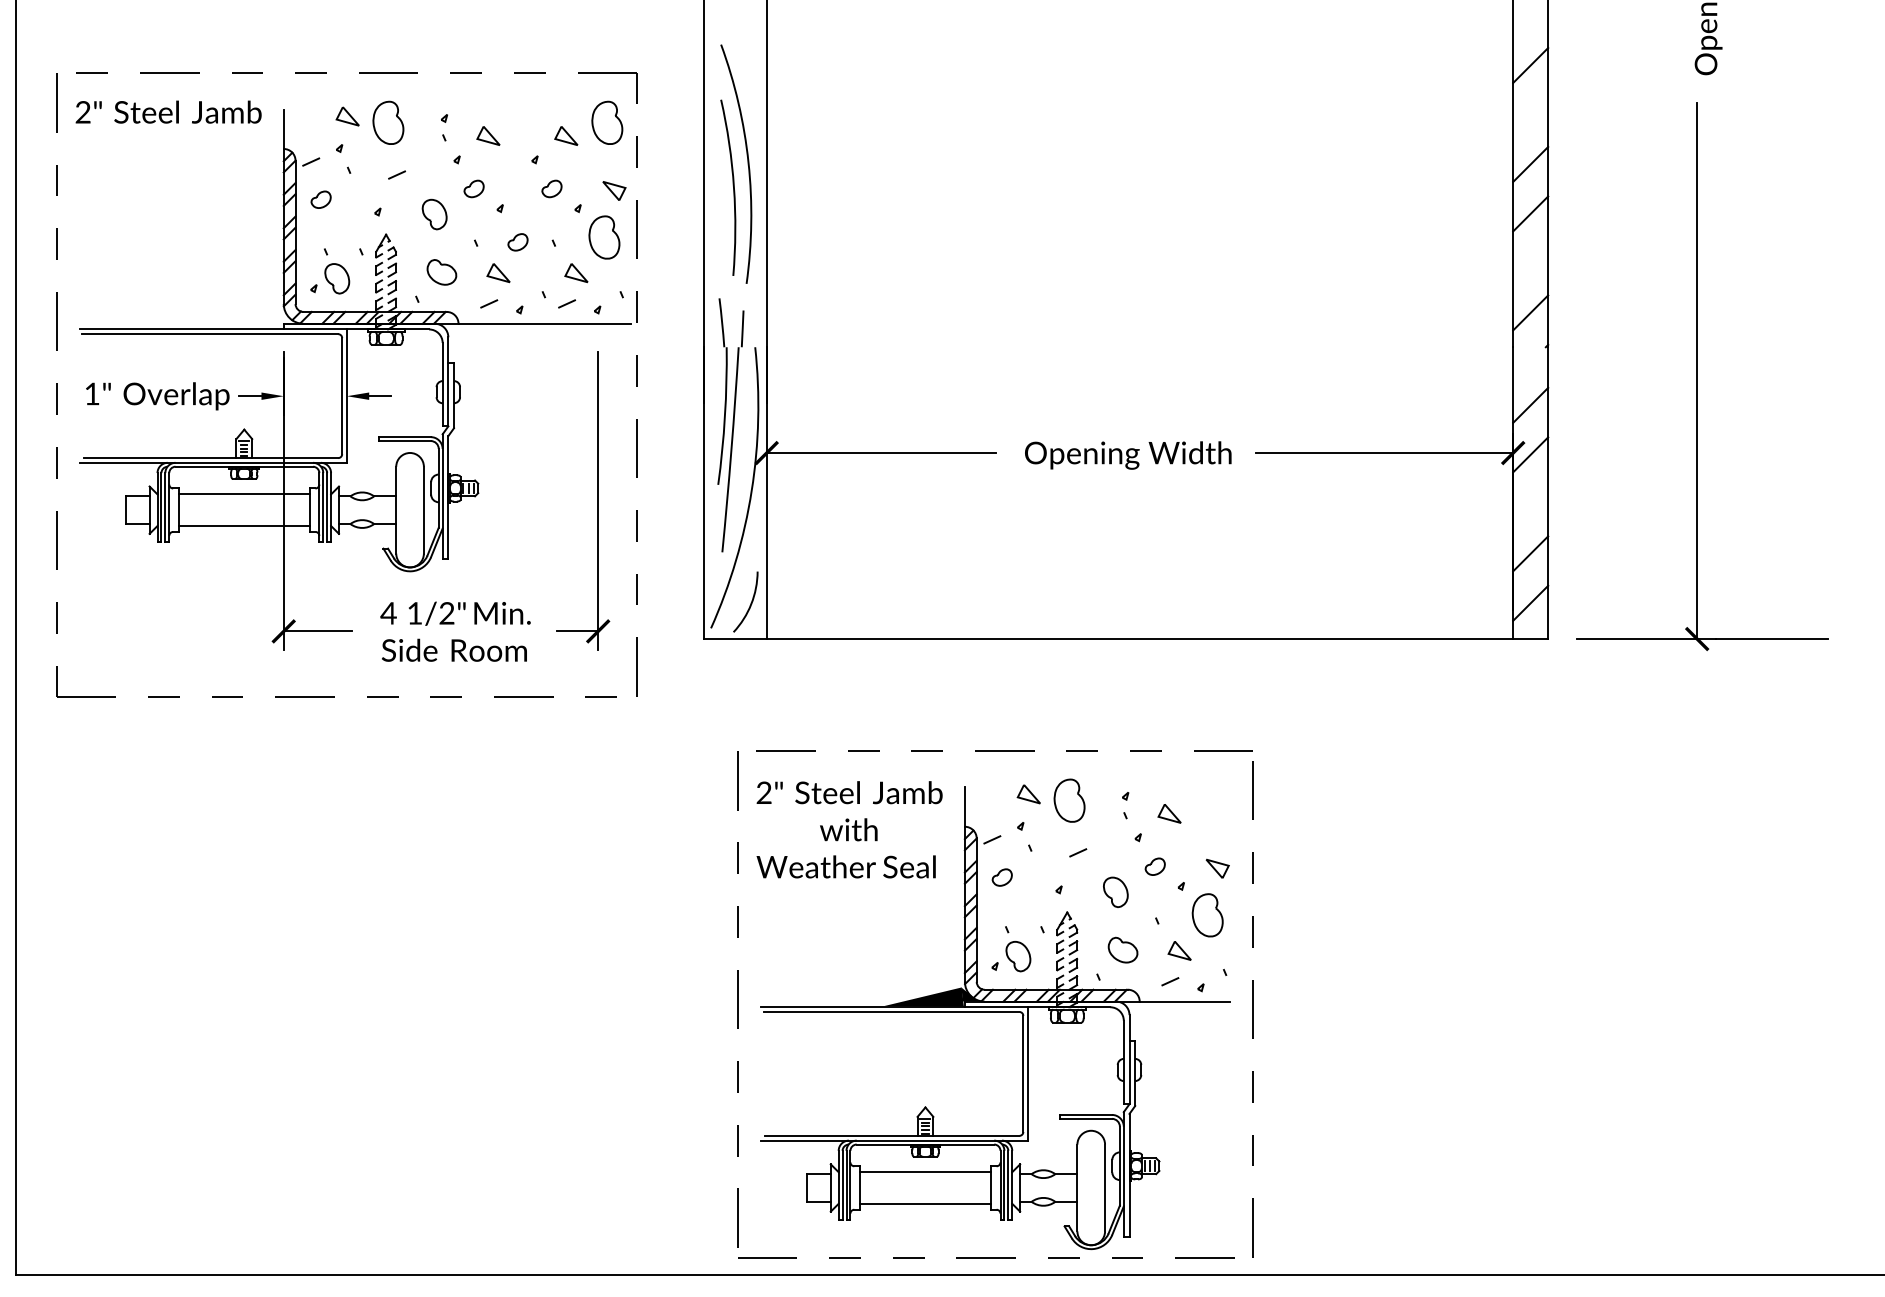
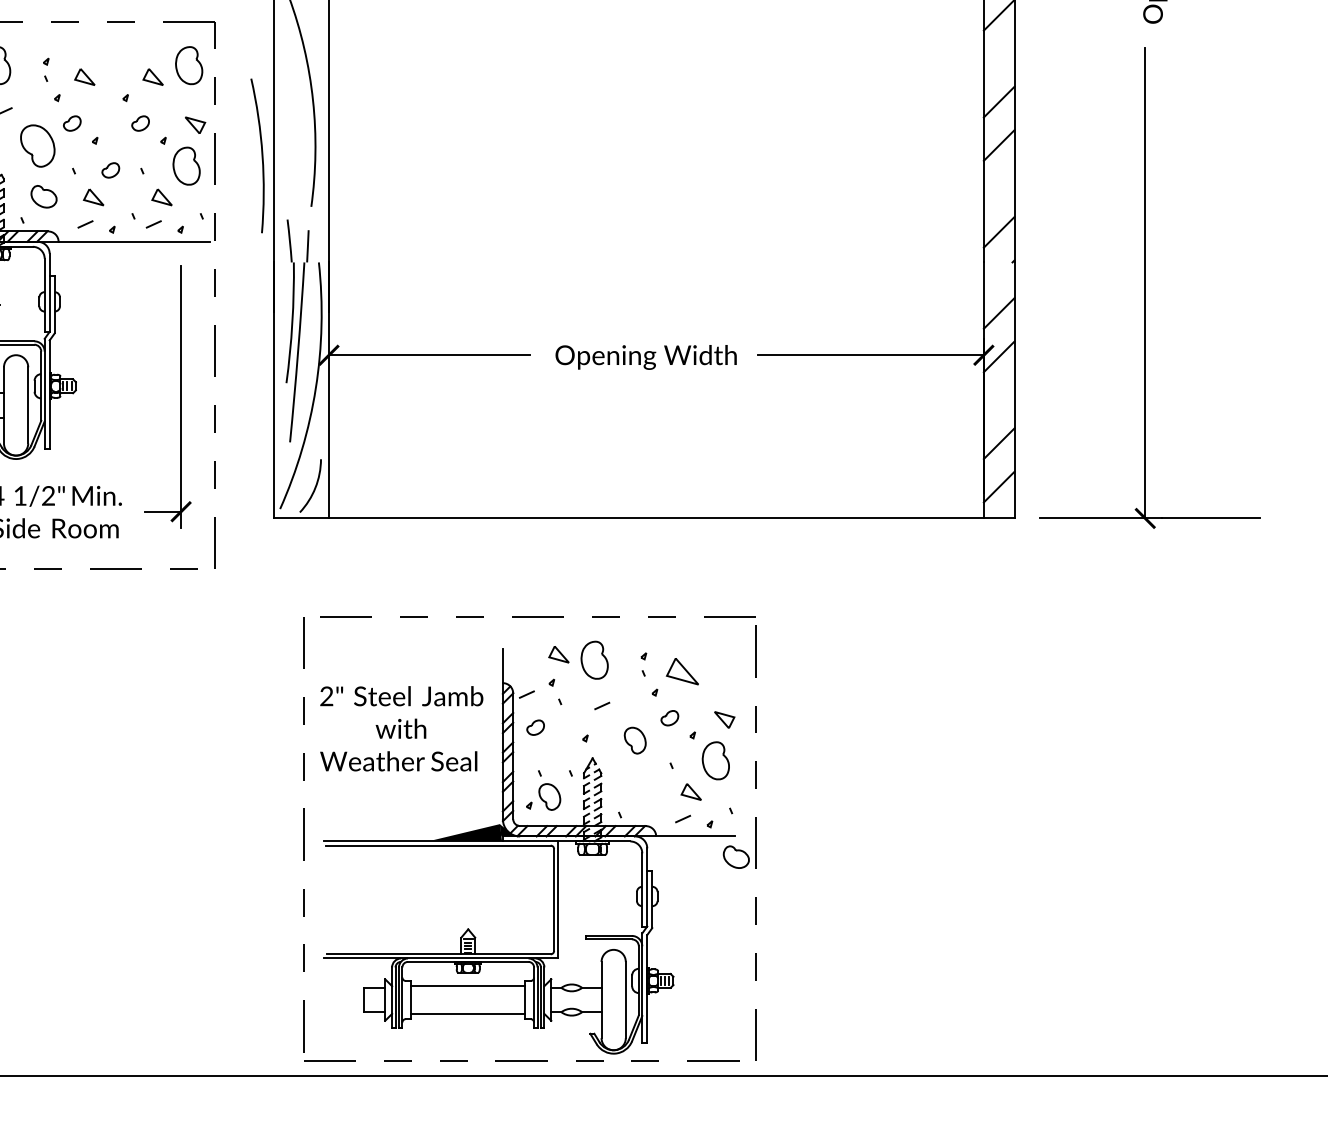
arc: (732, 185) -> (261, 153), moved
part: (434, 214) -> (37, 145), size x1.6
part: (1169, 813) -> (682, 671), size x1.6
text: (849, 829) -> (401, 728), moved
part: (1122, 949) -> (735, 856), moved

